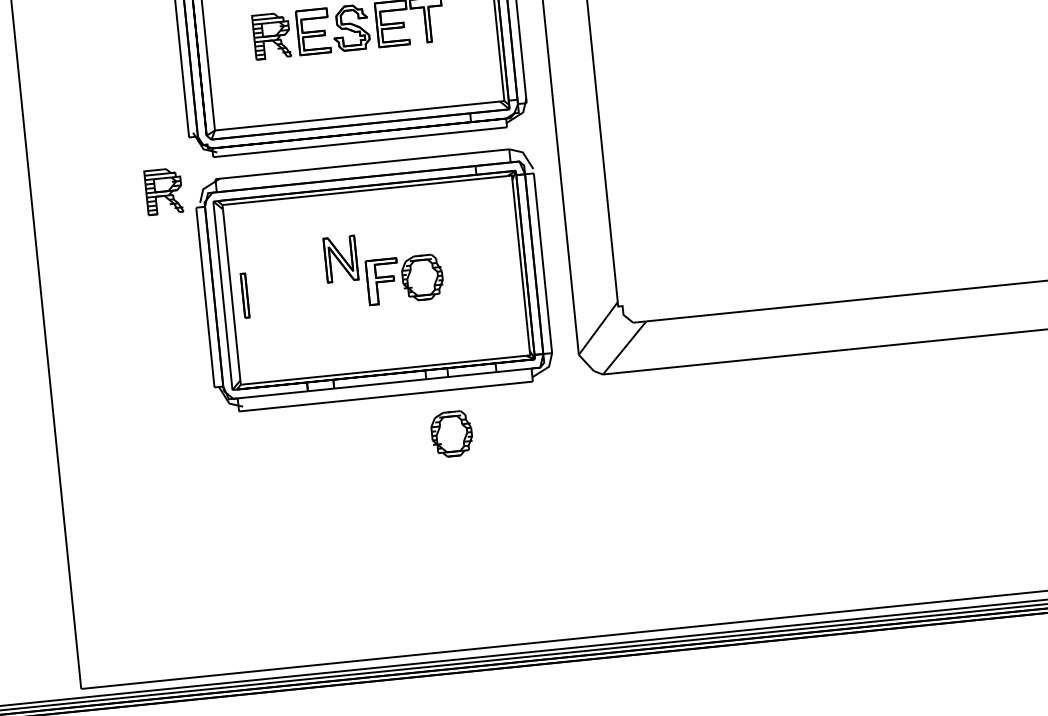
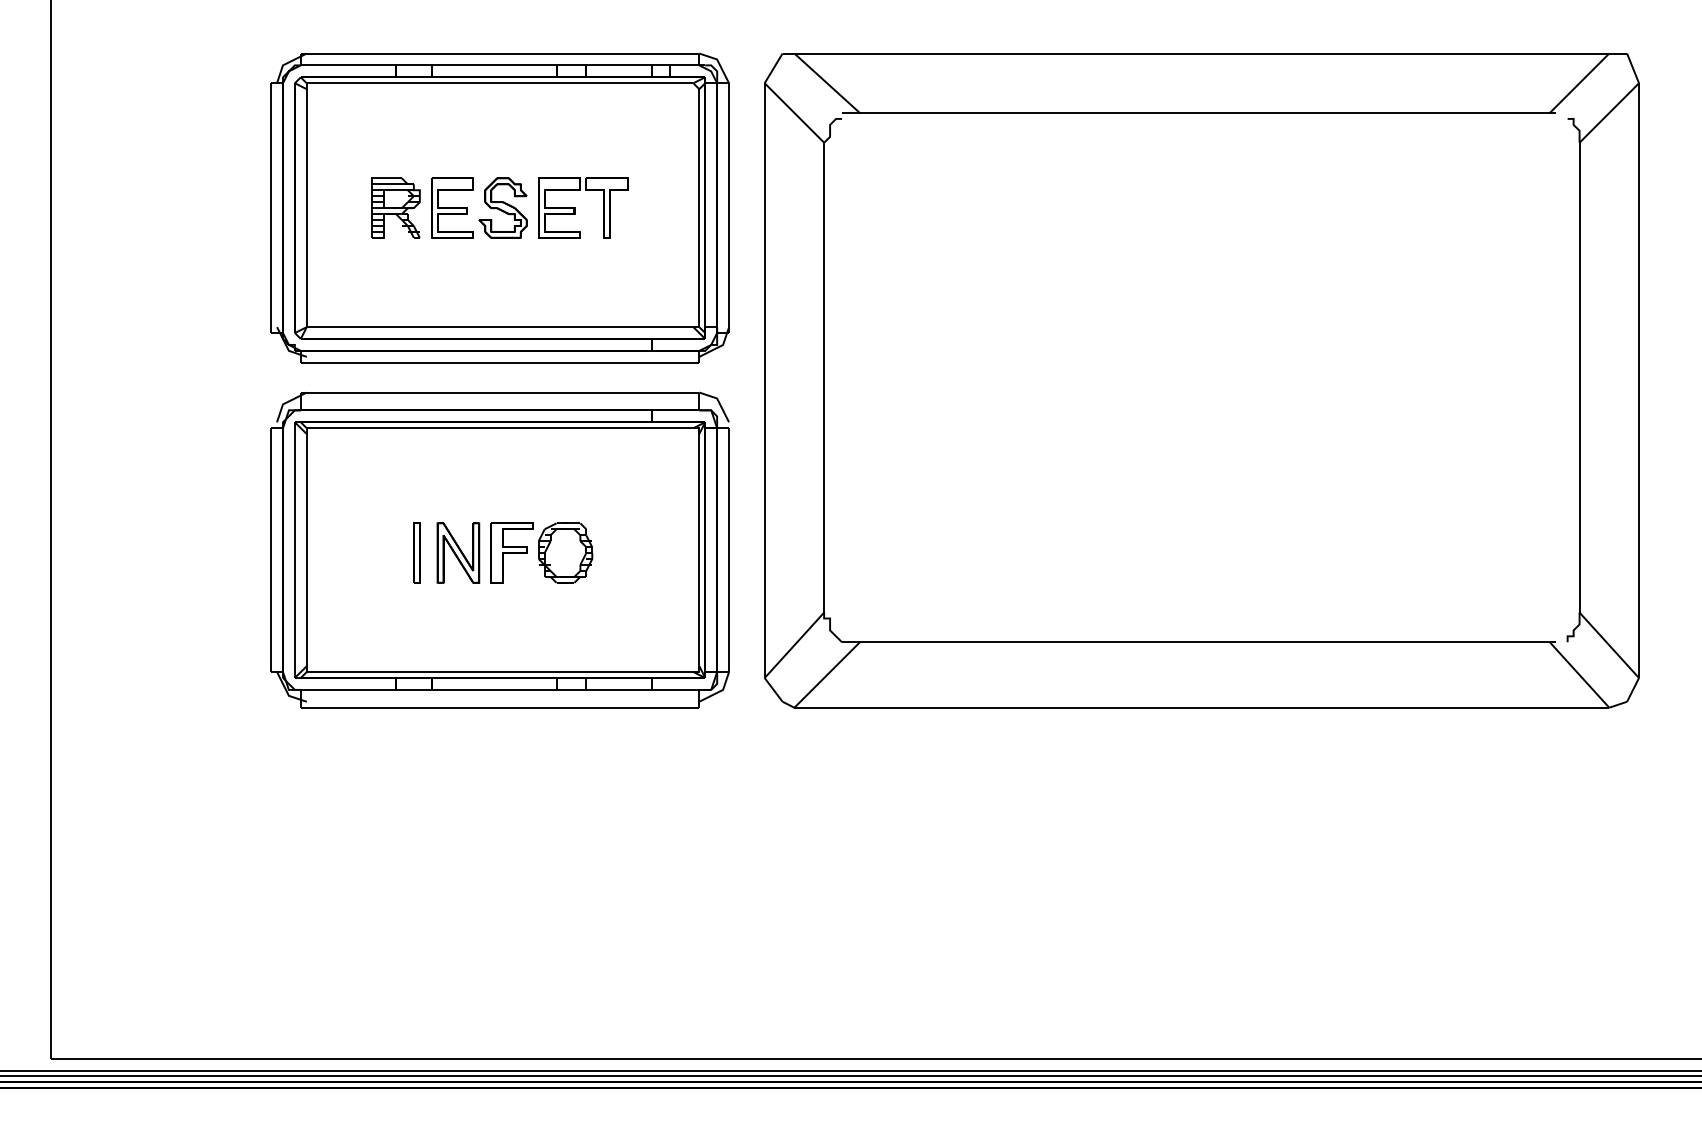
part: (163, 191) -> (229, 401), removed
part: (341, 258) -> (458, 552), moved
part: (244, 295) -> (416, 552), moved
part: (451, 433) -> (583, 766), removed

